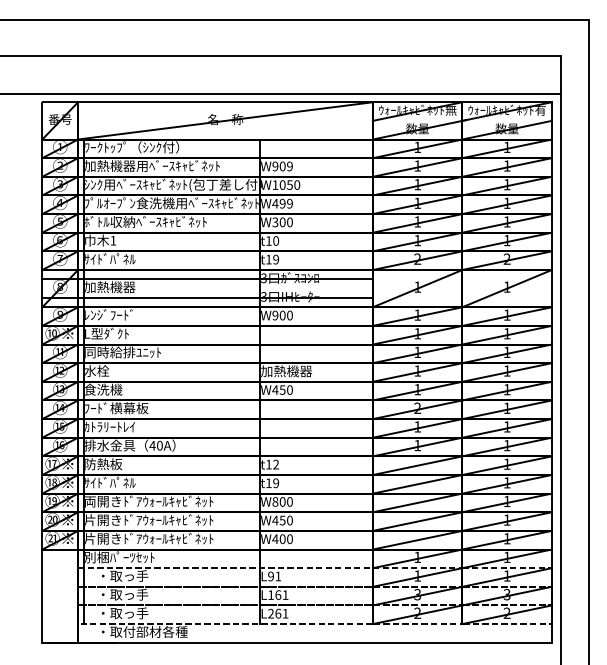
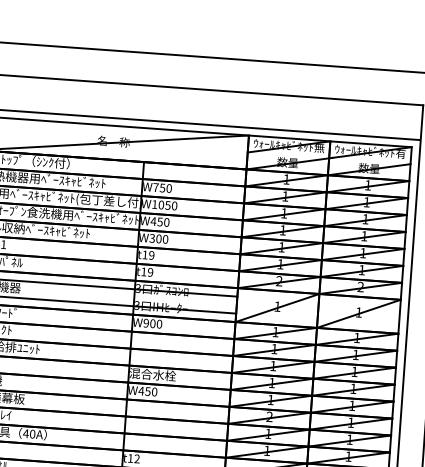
text: (282, 166) -> (162, 188), W909 -> W750
text: (285, 203) -> (162, 221), W499 -> W450
text: (275, 240) -> (151, 254), t10 -> t19
text: (286, 371) -> (152, 374), 加熱機器 -> 混合水栓

